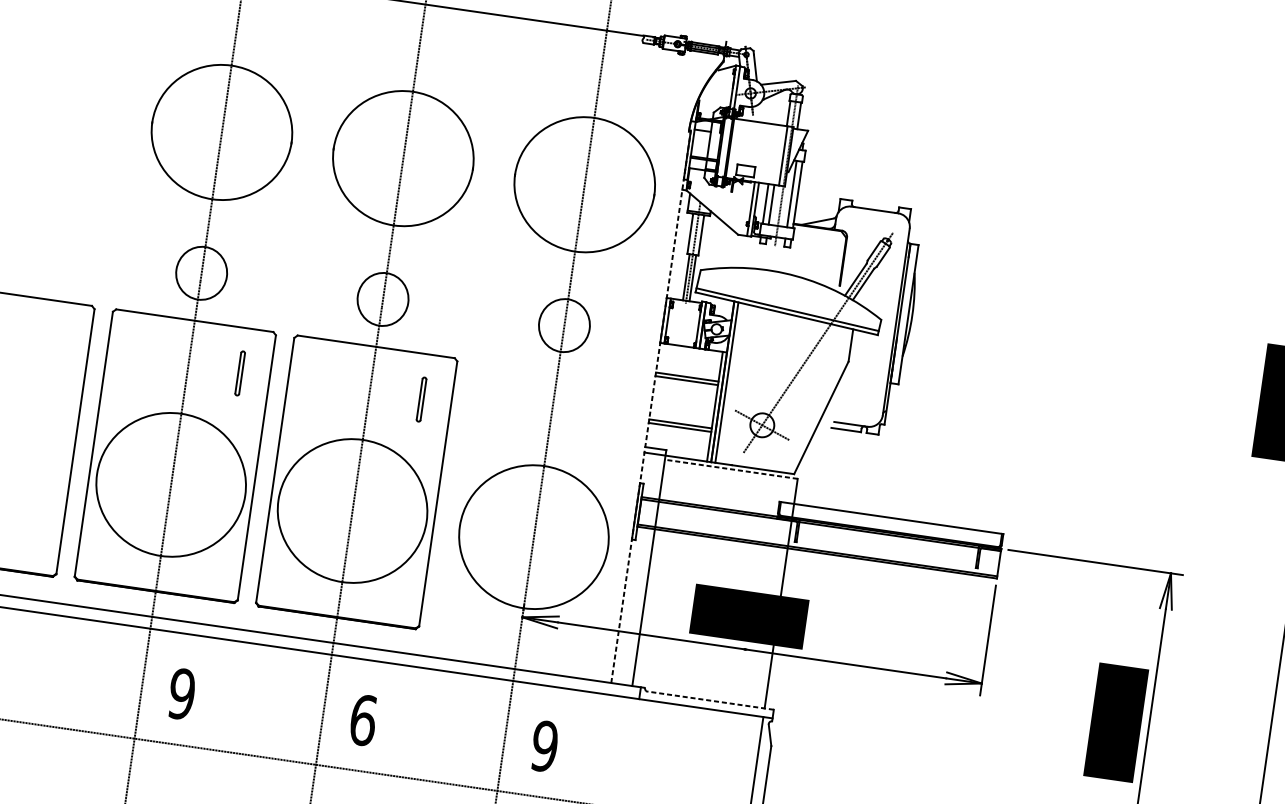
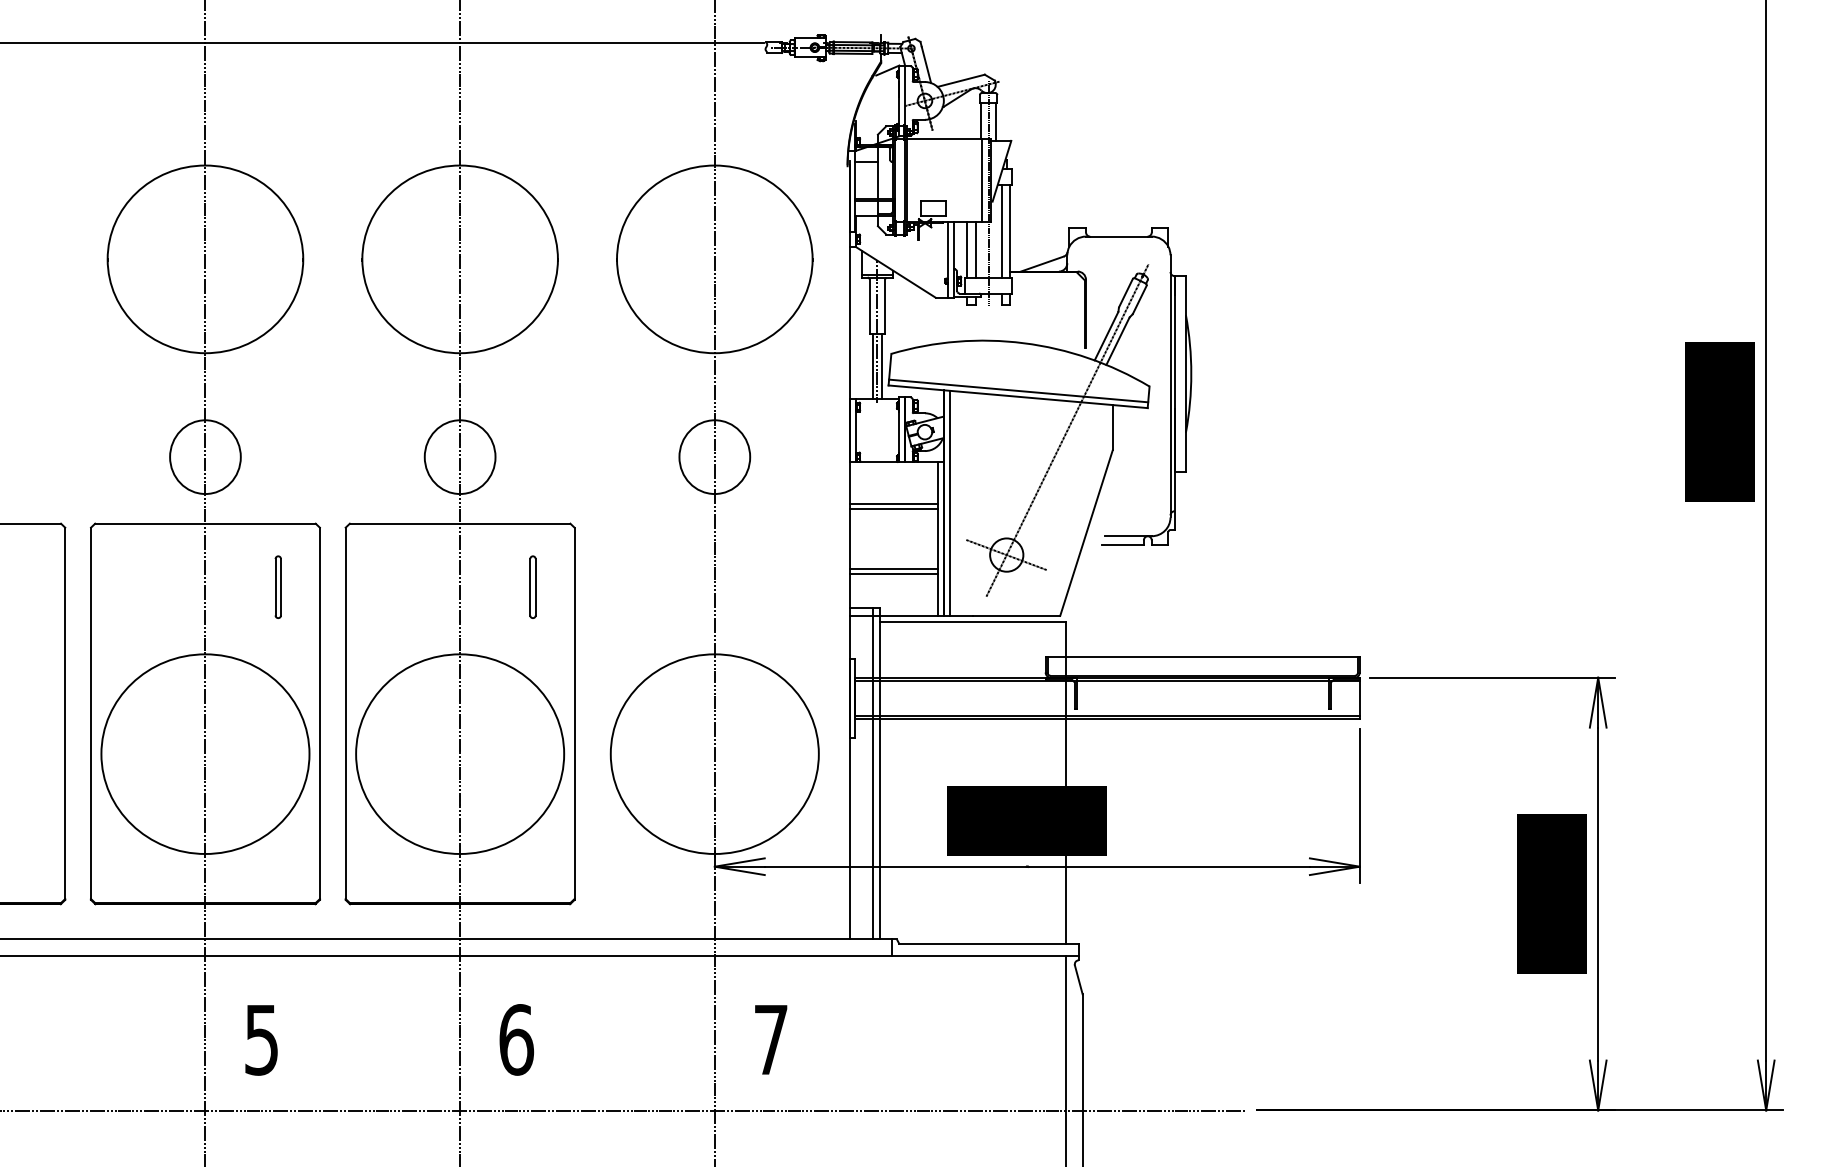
line: (651, 405) -> (850, 549), dashed -> solid
line: (731, 469) -> (972, 621), dashed -> solid
line: (644, 567) -> (872, 773), added
text: (181, 693) -> (261, 1039), 9 -> 5
line: (710, 700) -> (989, 944), dashed -> solid
text: (544, 746) -> (770, 1039), 9 -> 7

